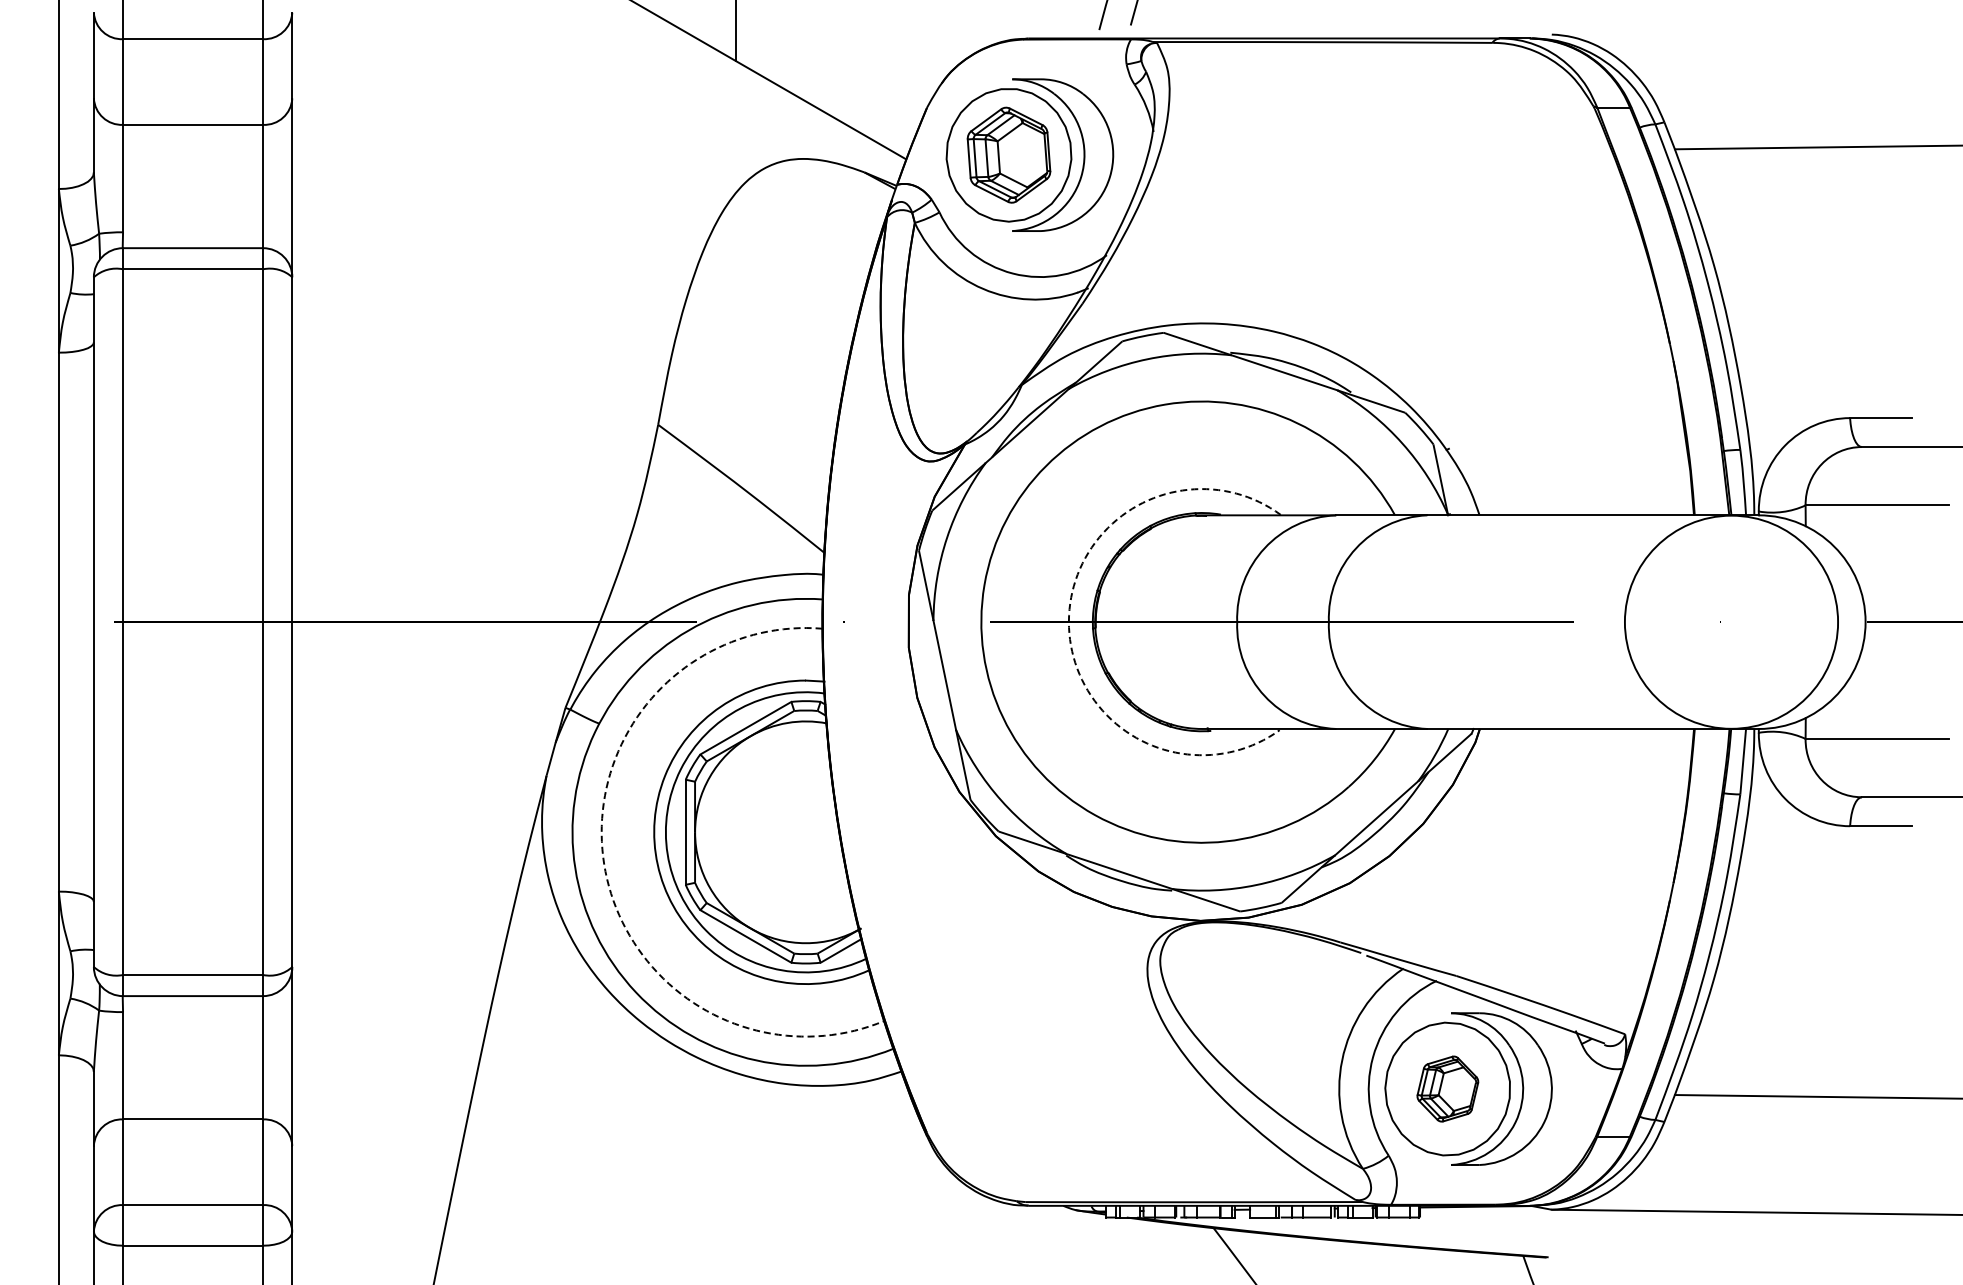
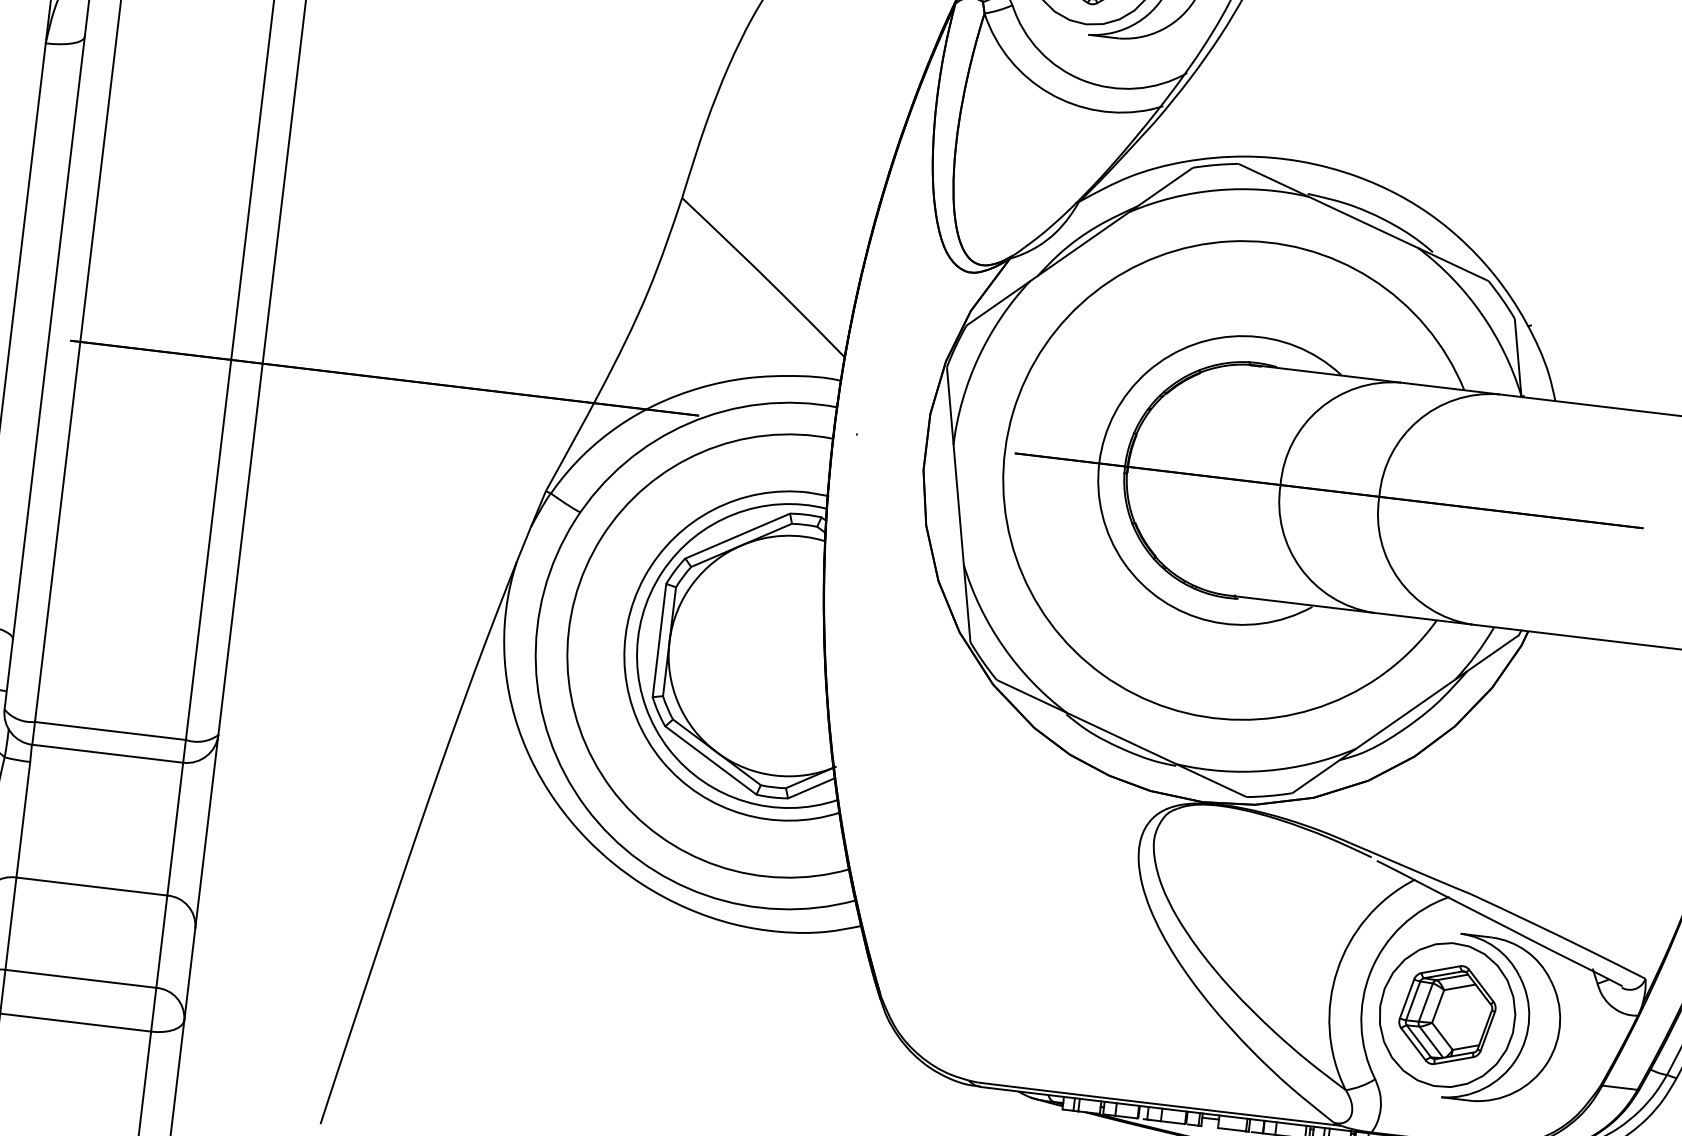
arc: (1068, 621) -> (1098, 462), dashed -> solid
arc: (604, 864) -> (567, 664), dashed -> solid
part: (1447, 1088) -> (1447, 1014), size x1.43

